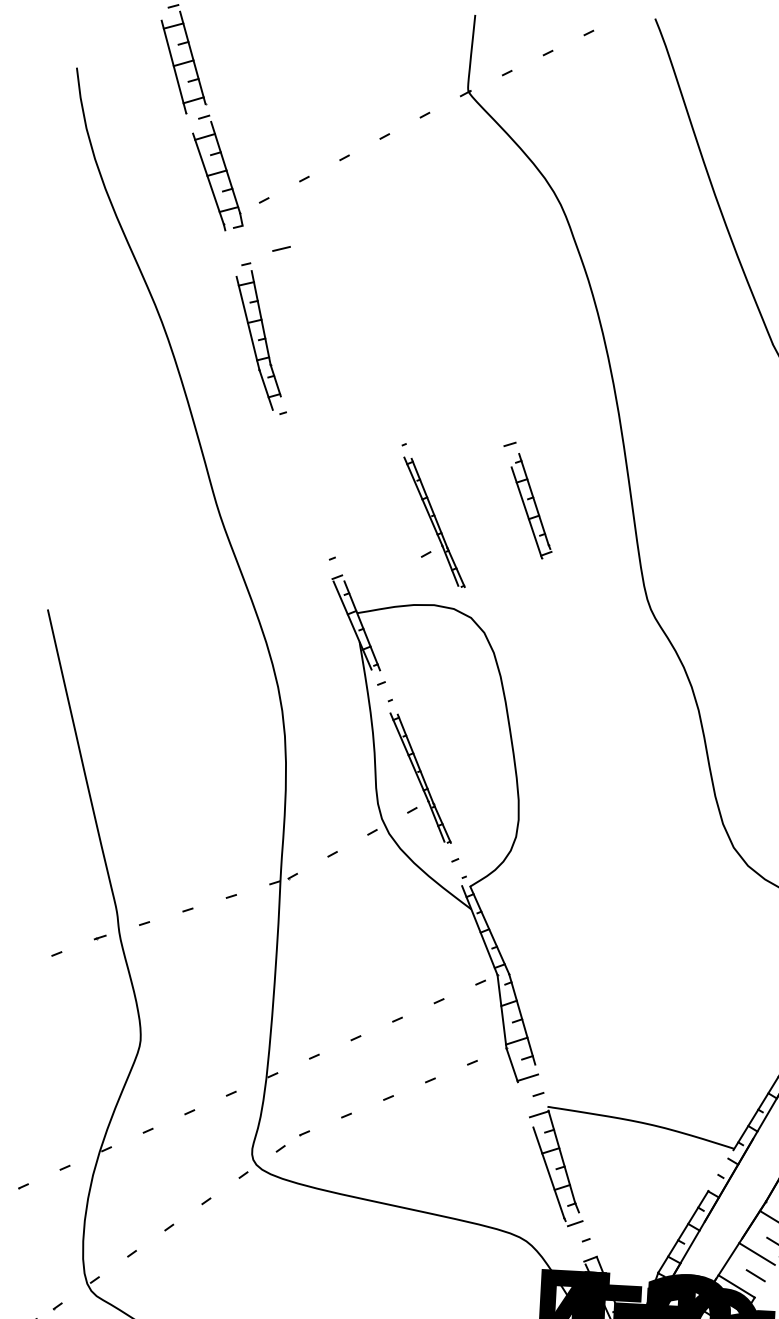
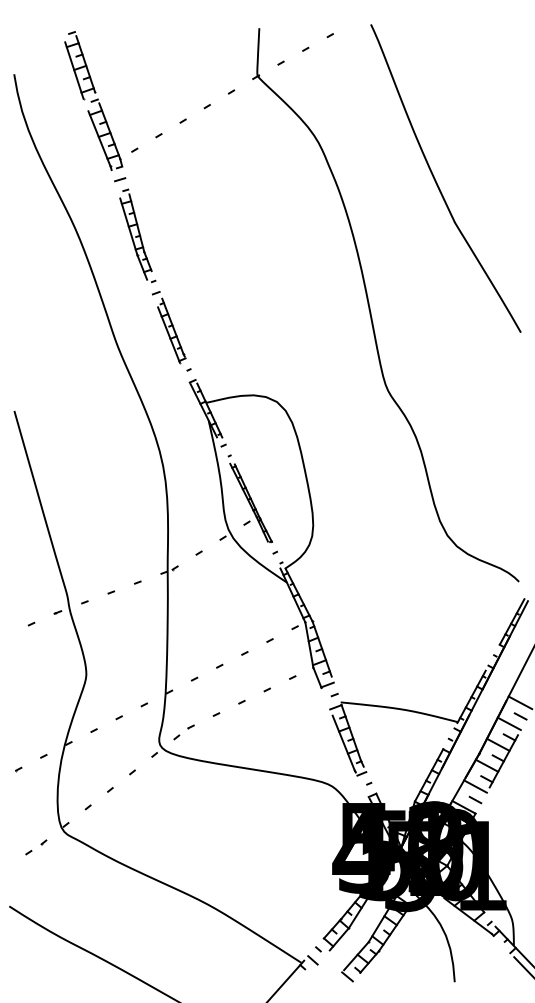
line: (282, 248) -> (120, 179), moved
part: (528, 500) -> (169, 327), moved
part: (432, 514) -> (249, 339), removed

